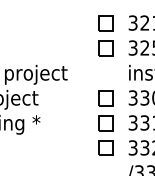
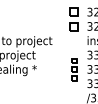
part: (104, 123) -> (73, 69), size x0.6

